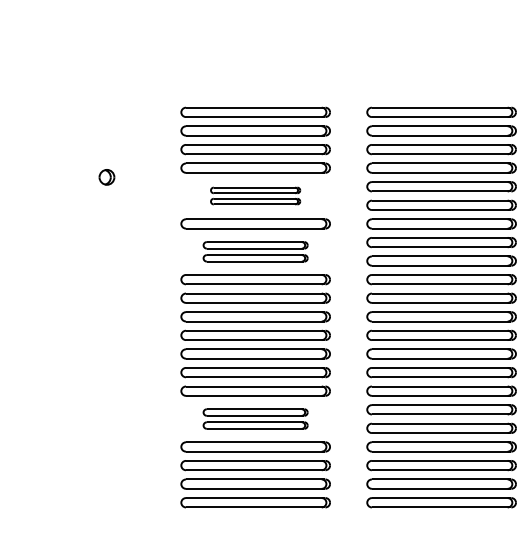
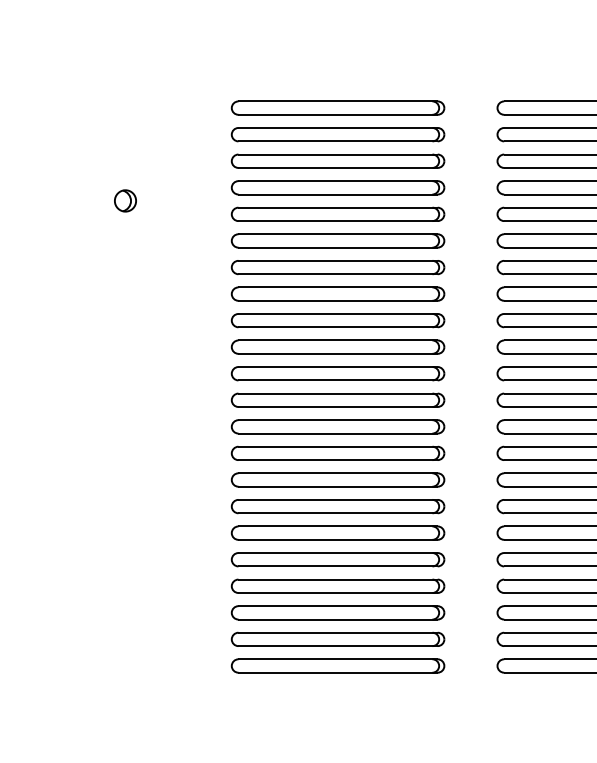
part: (255, 195) -> (337, 226), size x1.67
part: (255, 251) -> (337, 306), size x1.43
part: (255, 418) -> (337, 545), size x1.43

